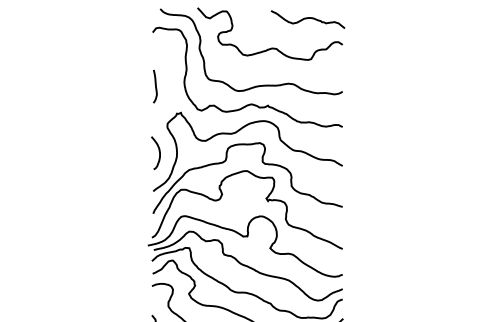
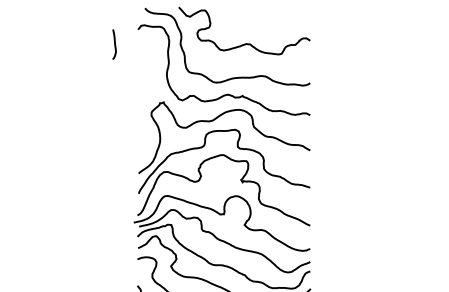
curve: (307, 19) -> (278, 17), removed
curve: (155, 86) -> (114, 44), moved
curve: (158, 152) -> (143, 138), removed

